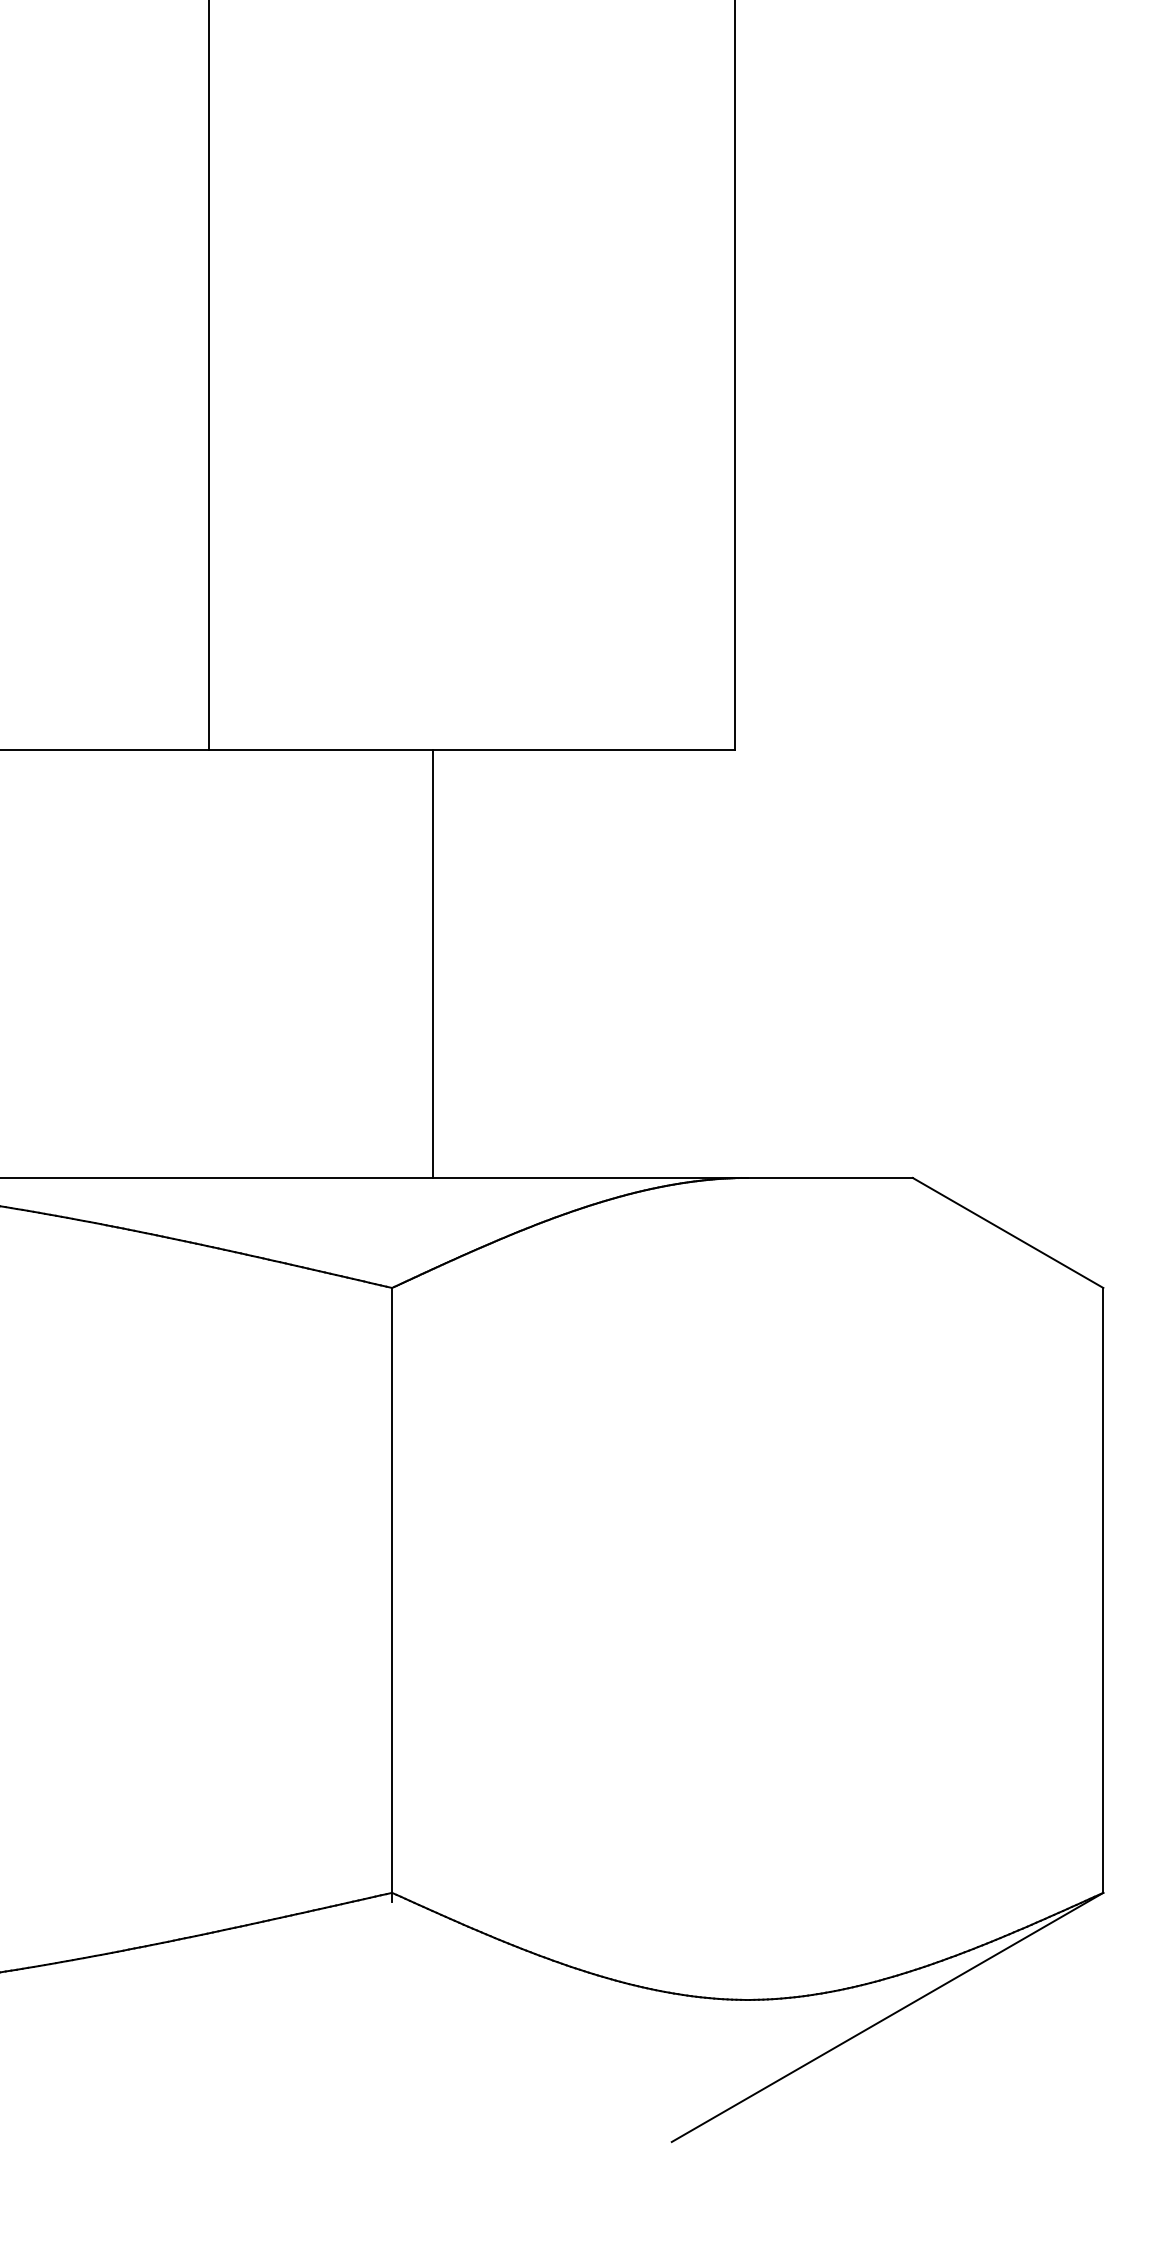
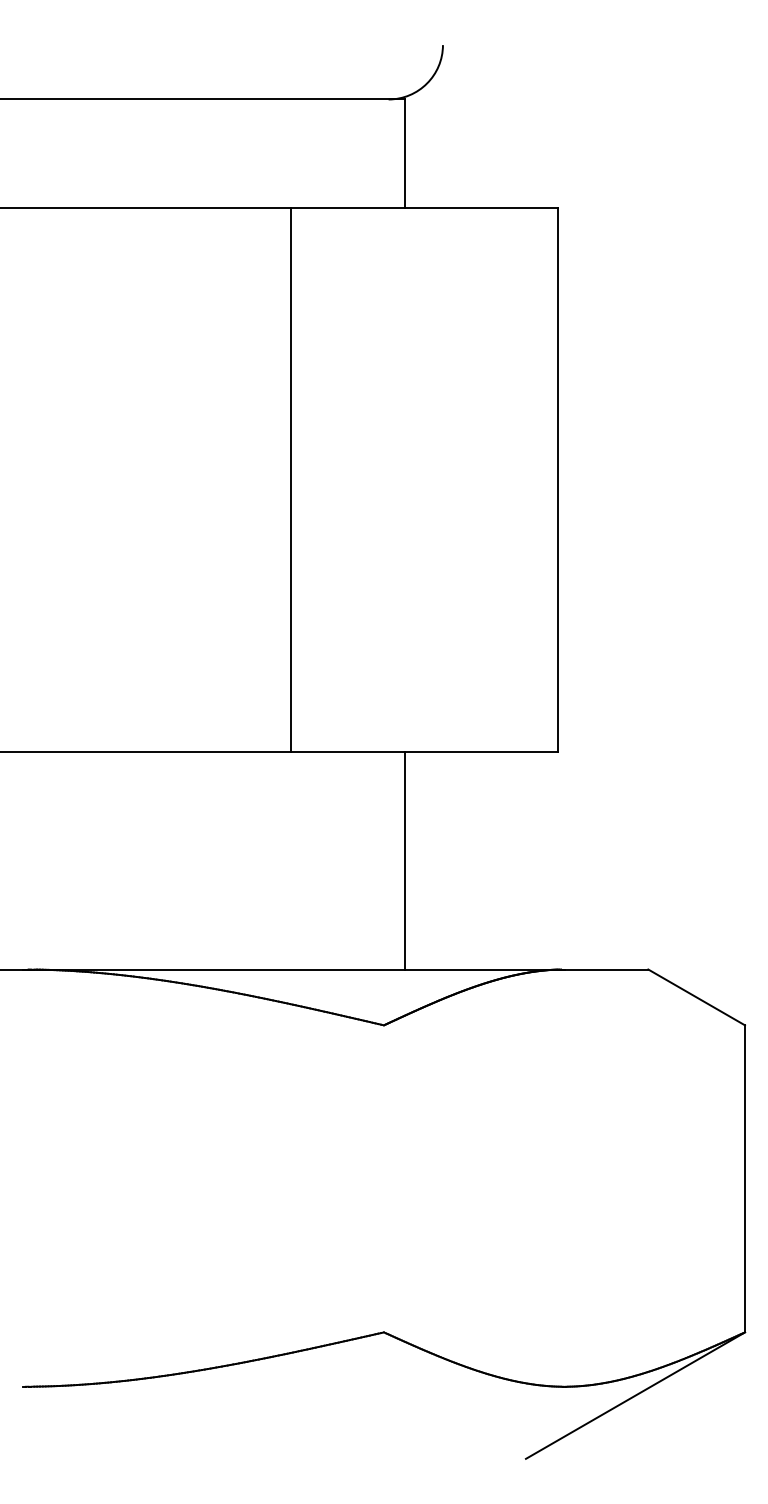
line: (391, 1595) -> (383, 1181), removed

